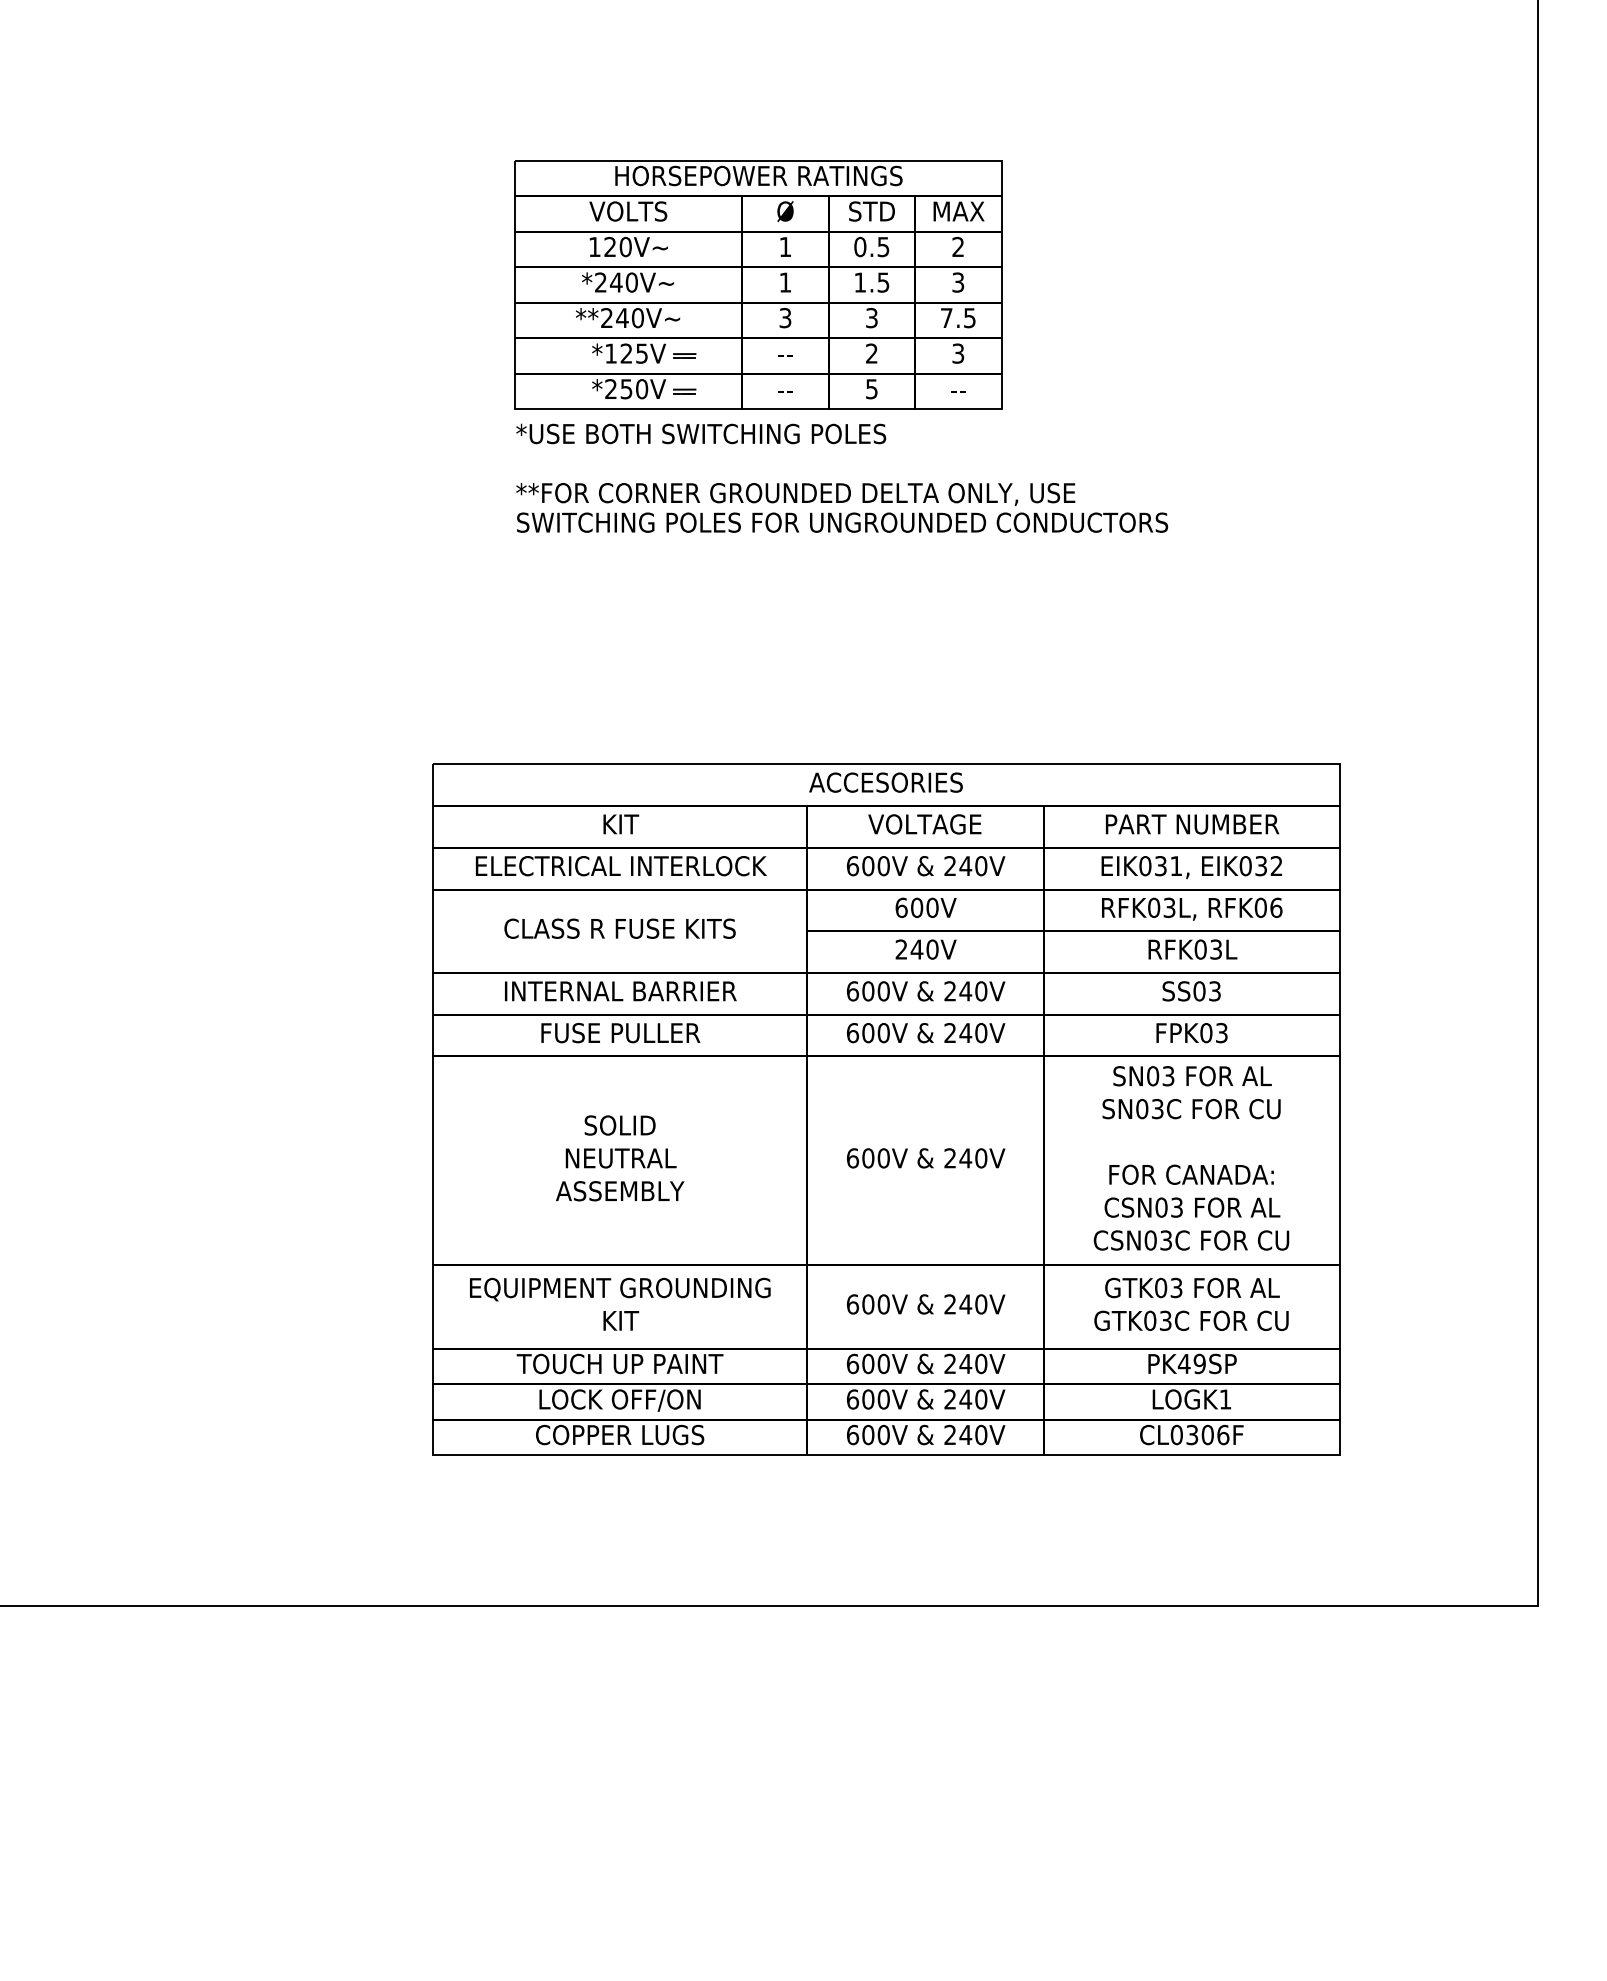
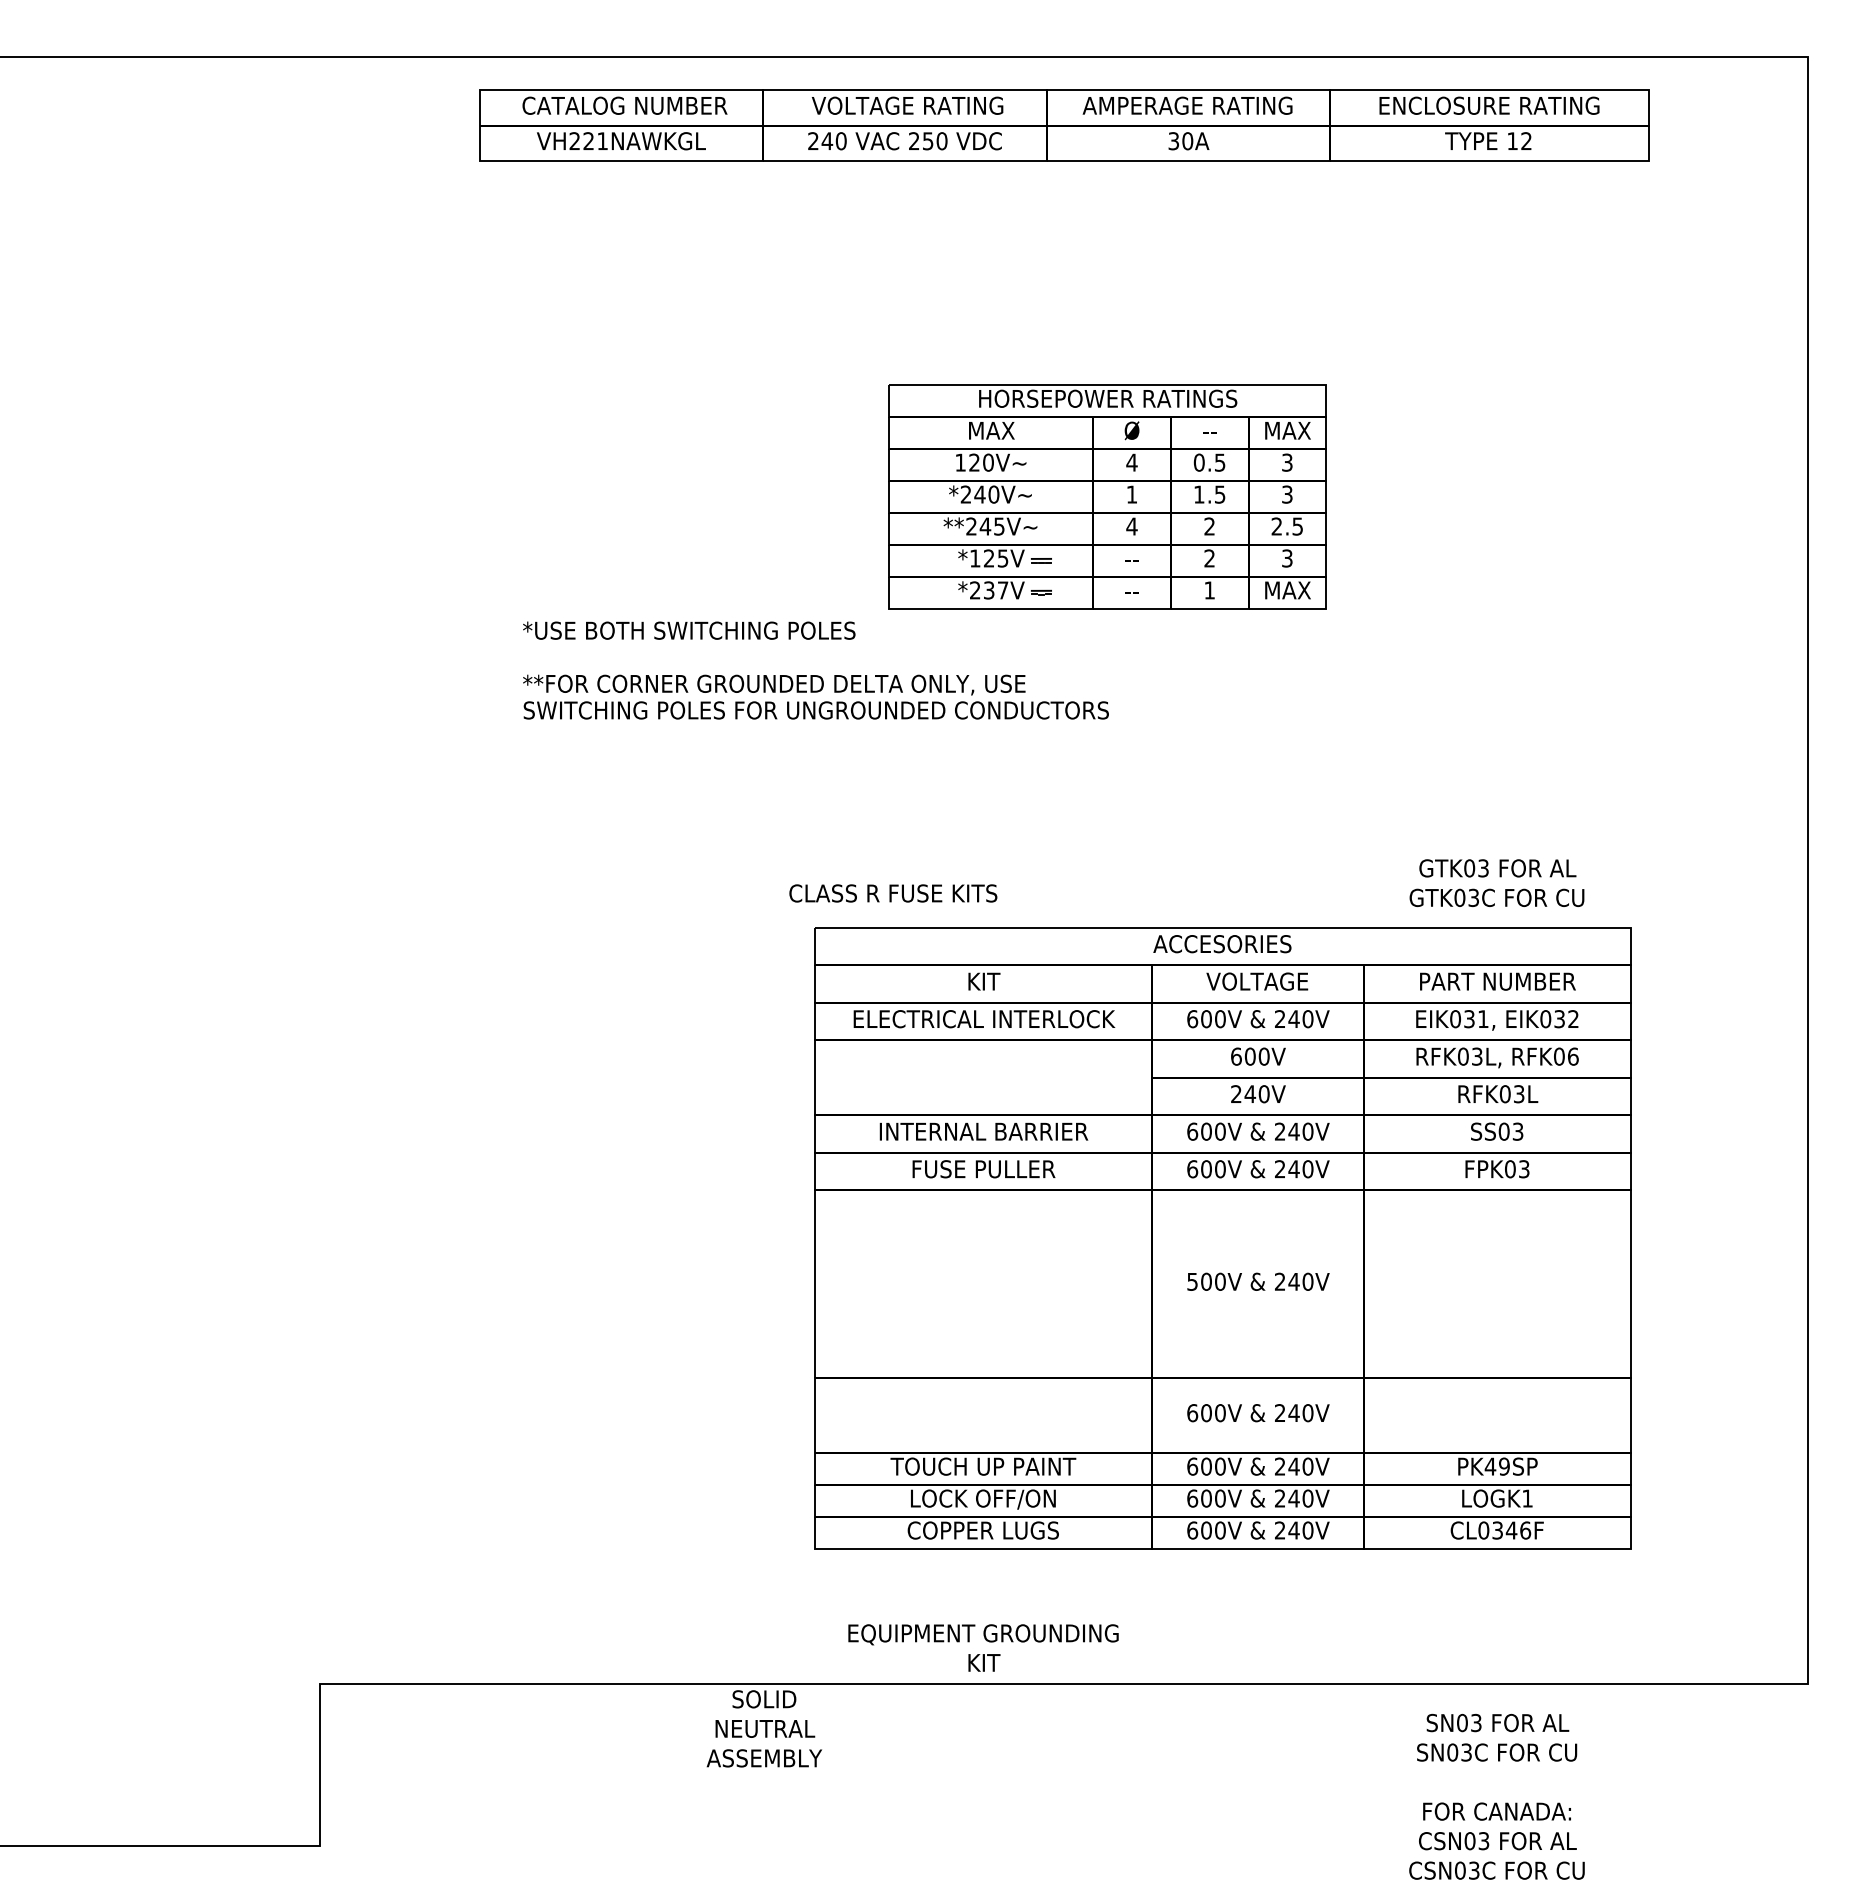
text: (628, 211) -> (990, 430), VOLTS -> MAX
text: (871, 211) -> (1209, 430), STD -> --
text: (784, 246) -> (1131, 462), 1 -> 4
text: (958, 246) -> (1287, 462), 2 -> 3
text: (638, 318) -> (999, 526), **240V~ -> **245V~
text: (784, 318) -> (1131, 526), 3 -> 4
text: (871, 318) -> (1209, 526), 3 -> 2
text: (946, 318) -> (1276, 526), 7.5 -> 2.5
text: (634, 389) -> (996, 590), *250V -> *237V
text: (871, 389) -> (1209, 590), 5 -> 1
text: (958, 389) -> (1287, 590), -- -> MAX
text: (841, 478) -> (815, 670), moved
text: (620, 928) -> (893, 893), moved
text: (620, 1157) -> (764, 1728), moved
text: (852, 1157) -> (1192, 1281), 600V -> 500V
text: (1190, 1157) -> (1496, 1796), moved
text: (620, 1303) -> (983, 1647), moved
text: (1190, 1303) -> (1496, 882), moved
text: (1207, 1434) -> (1511, 1530), CL0306F -> CL0346F

